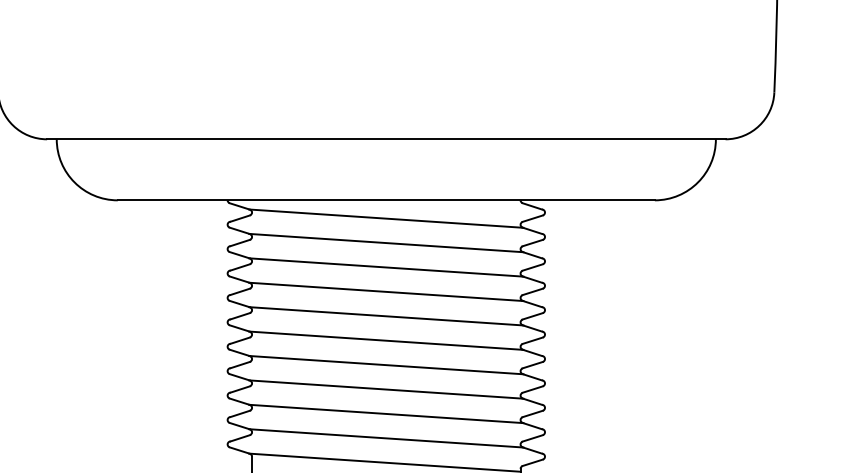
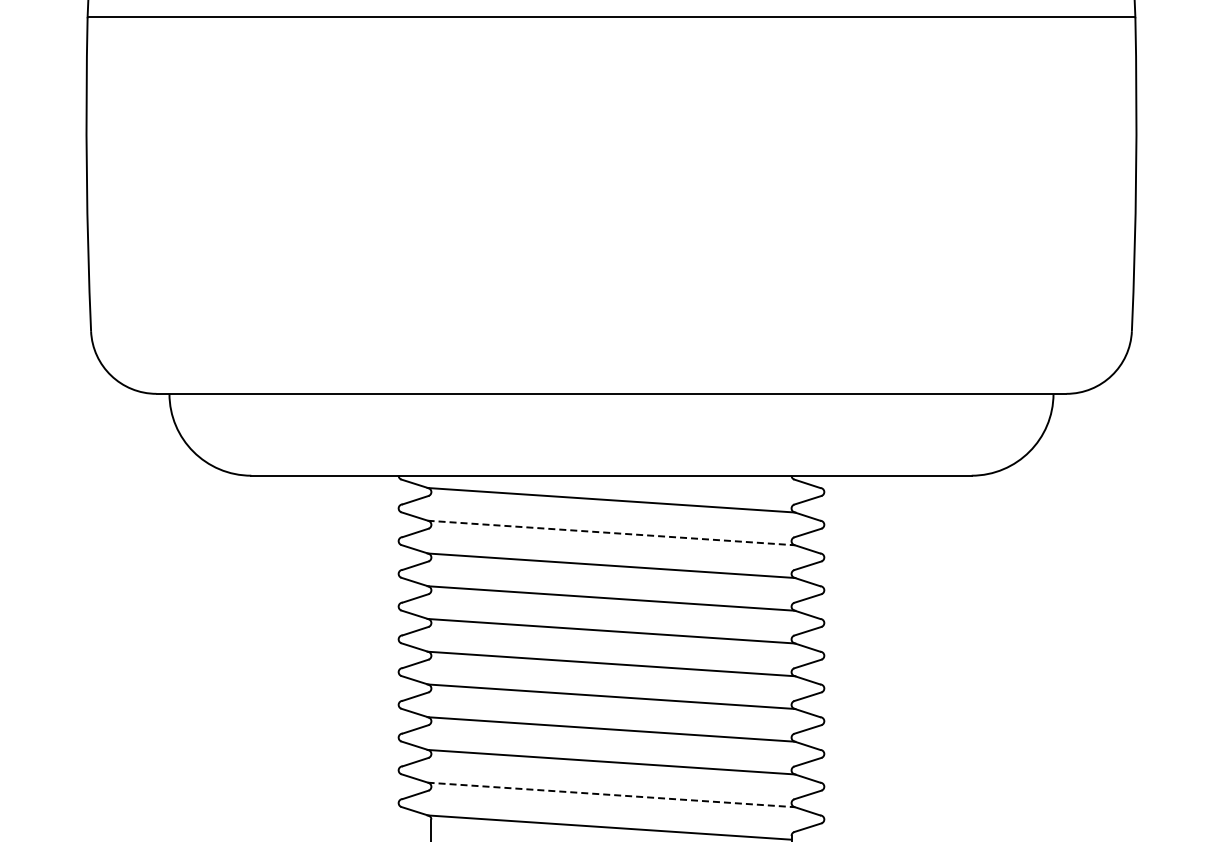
line: (386, 243) -> (611, 533), solid -> dashed
line: (386, 438) -> (611, 794), solid -> dashed

